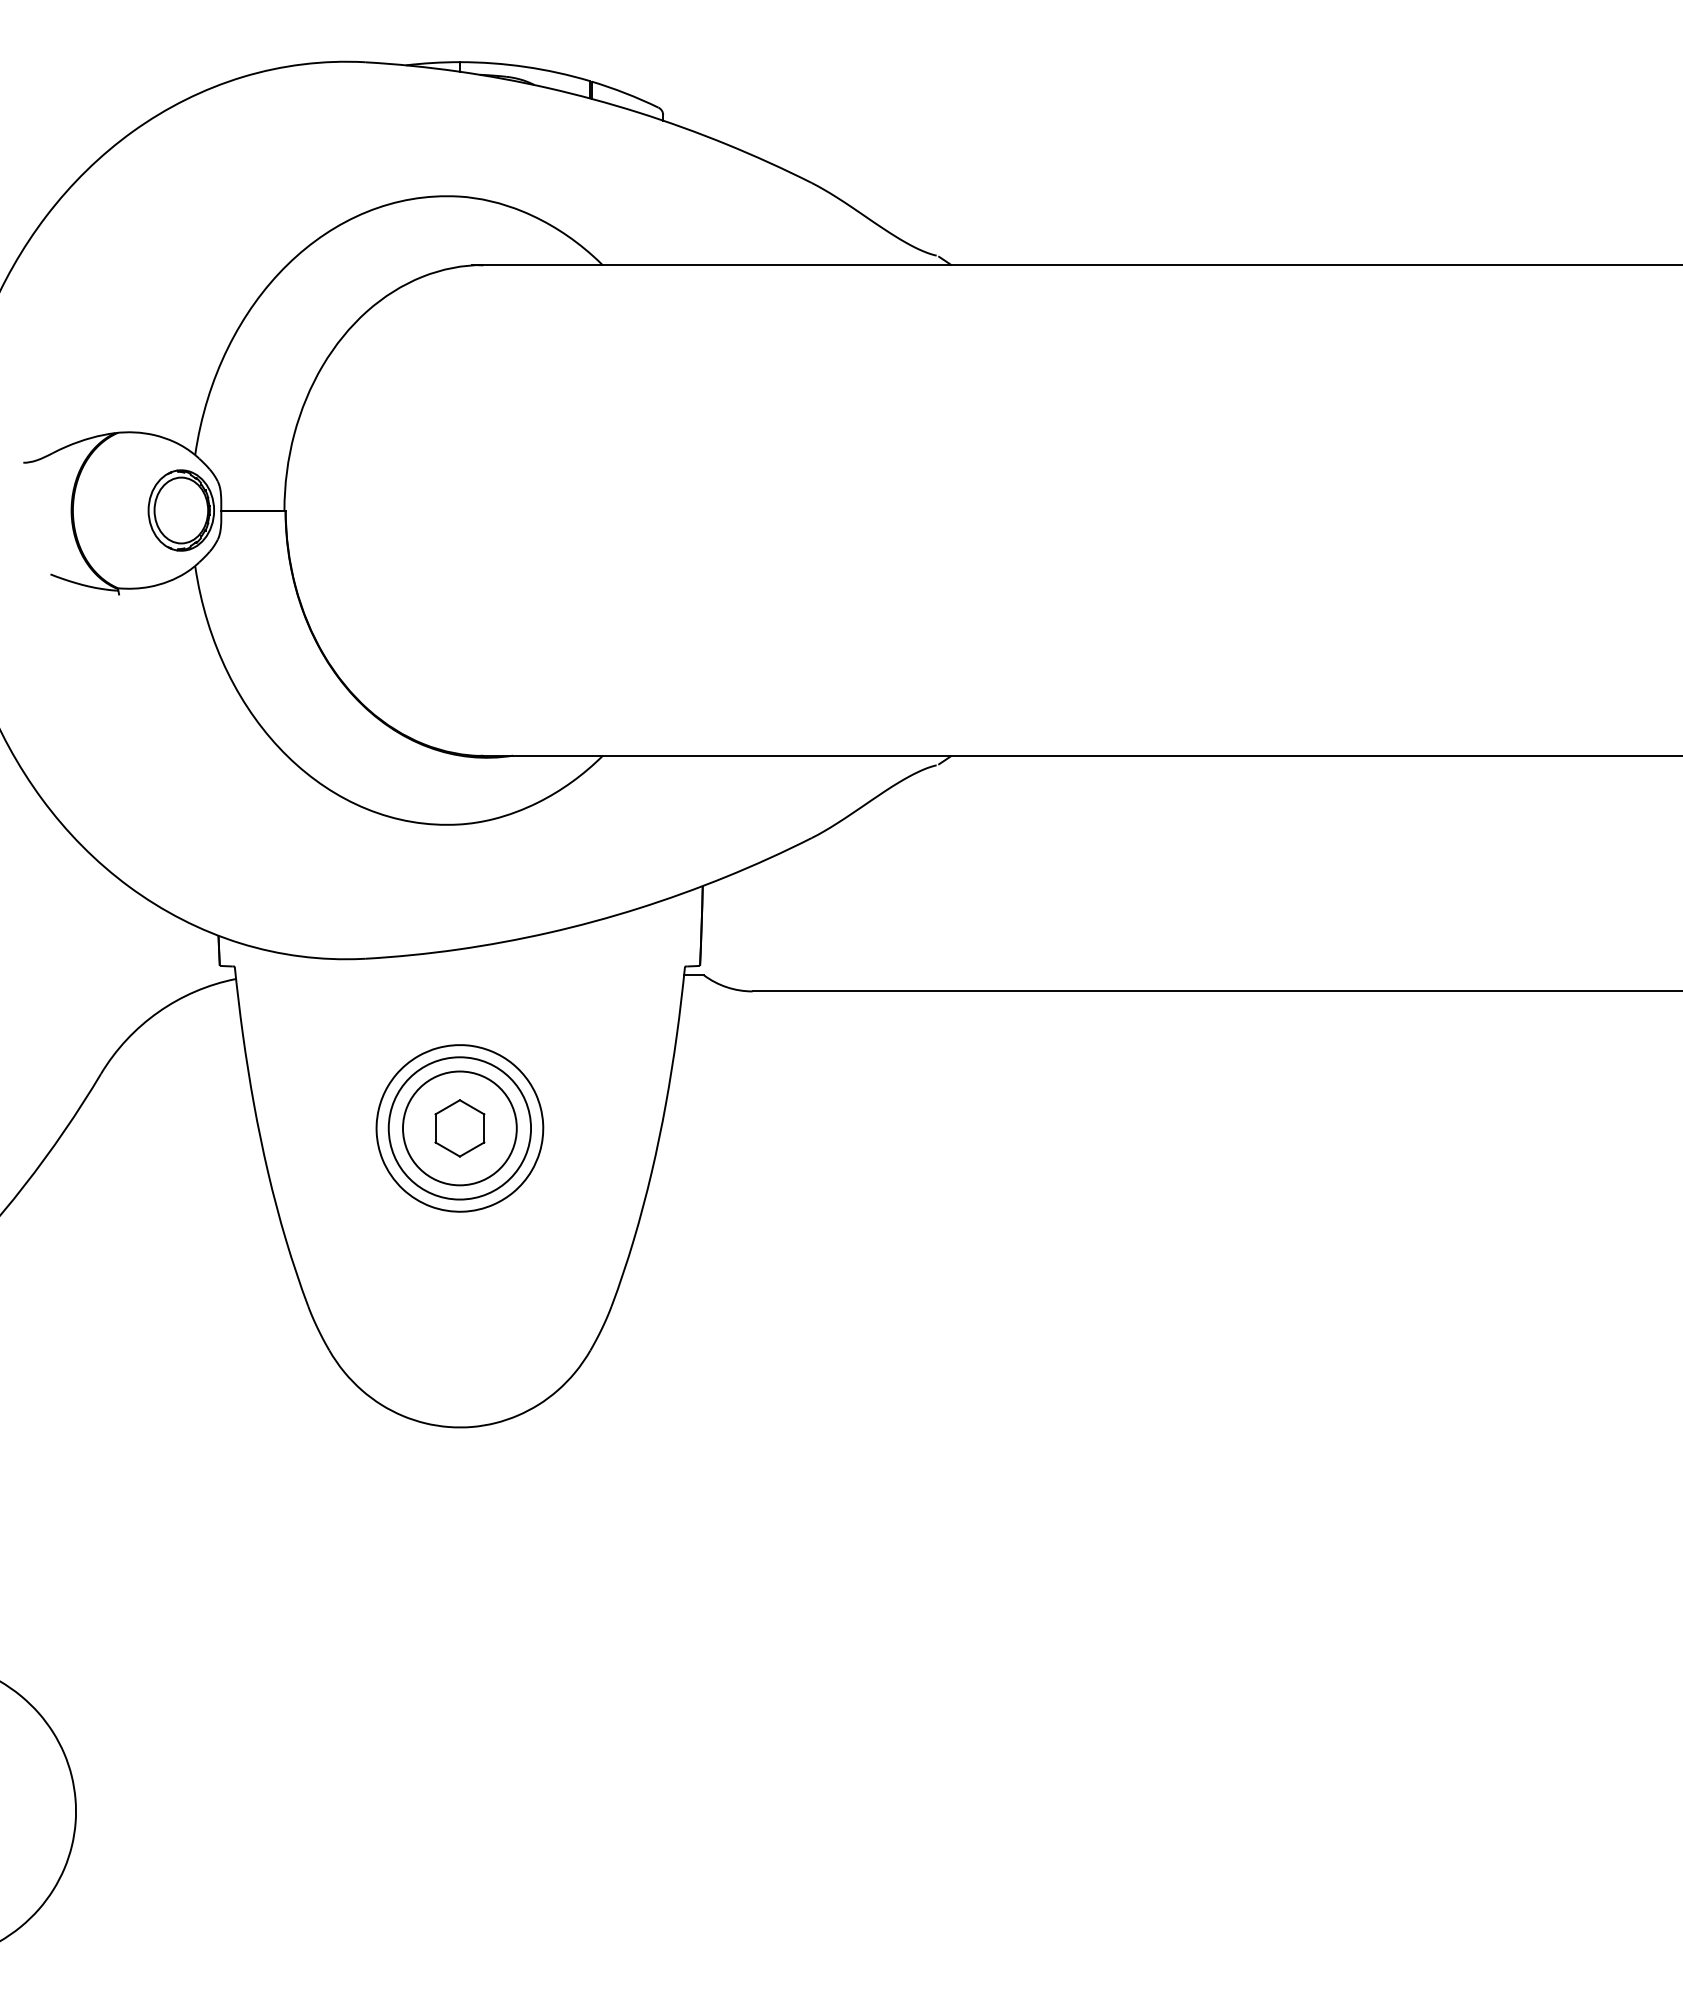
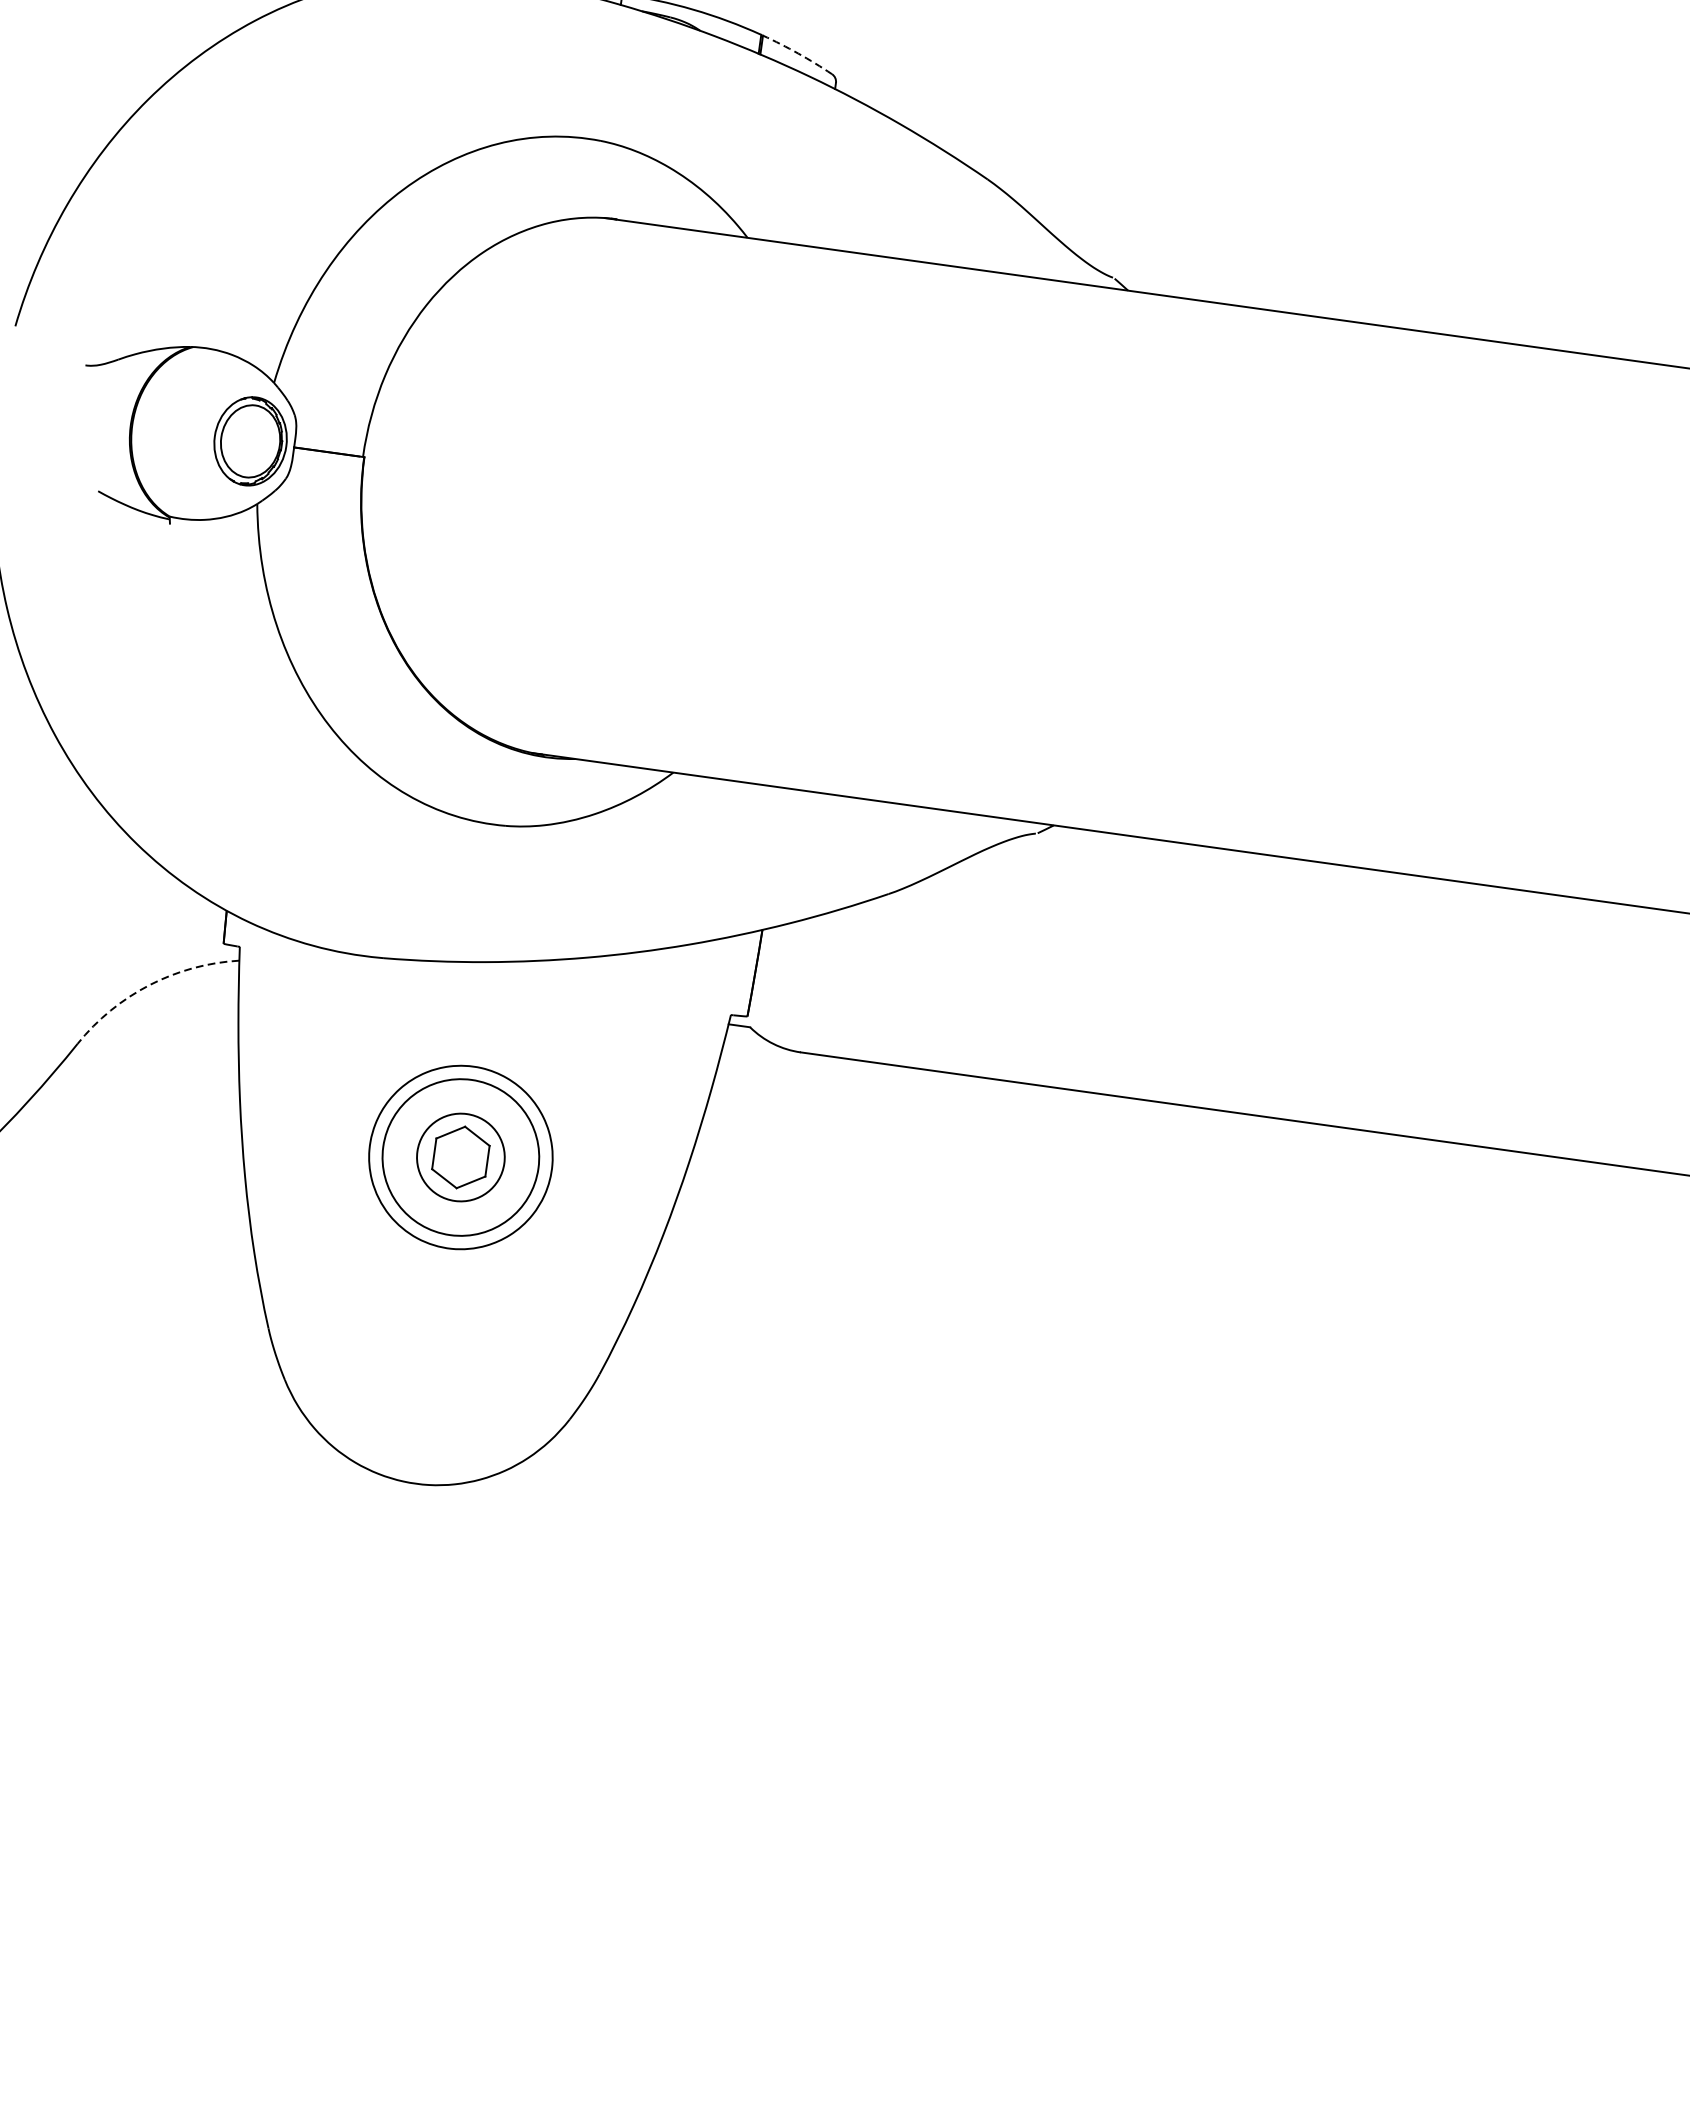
arc: (625, 93) -> (798, 53), solid -> dashed
arc: (158, 1012) -> (149, 985), solid -> dashed
circle: (459, 1128) -> (460, 1157), size x0.7

